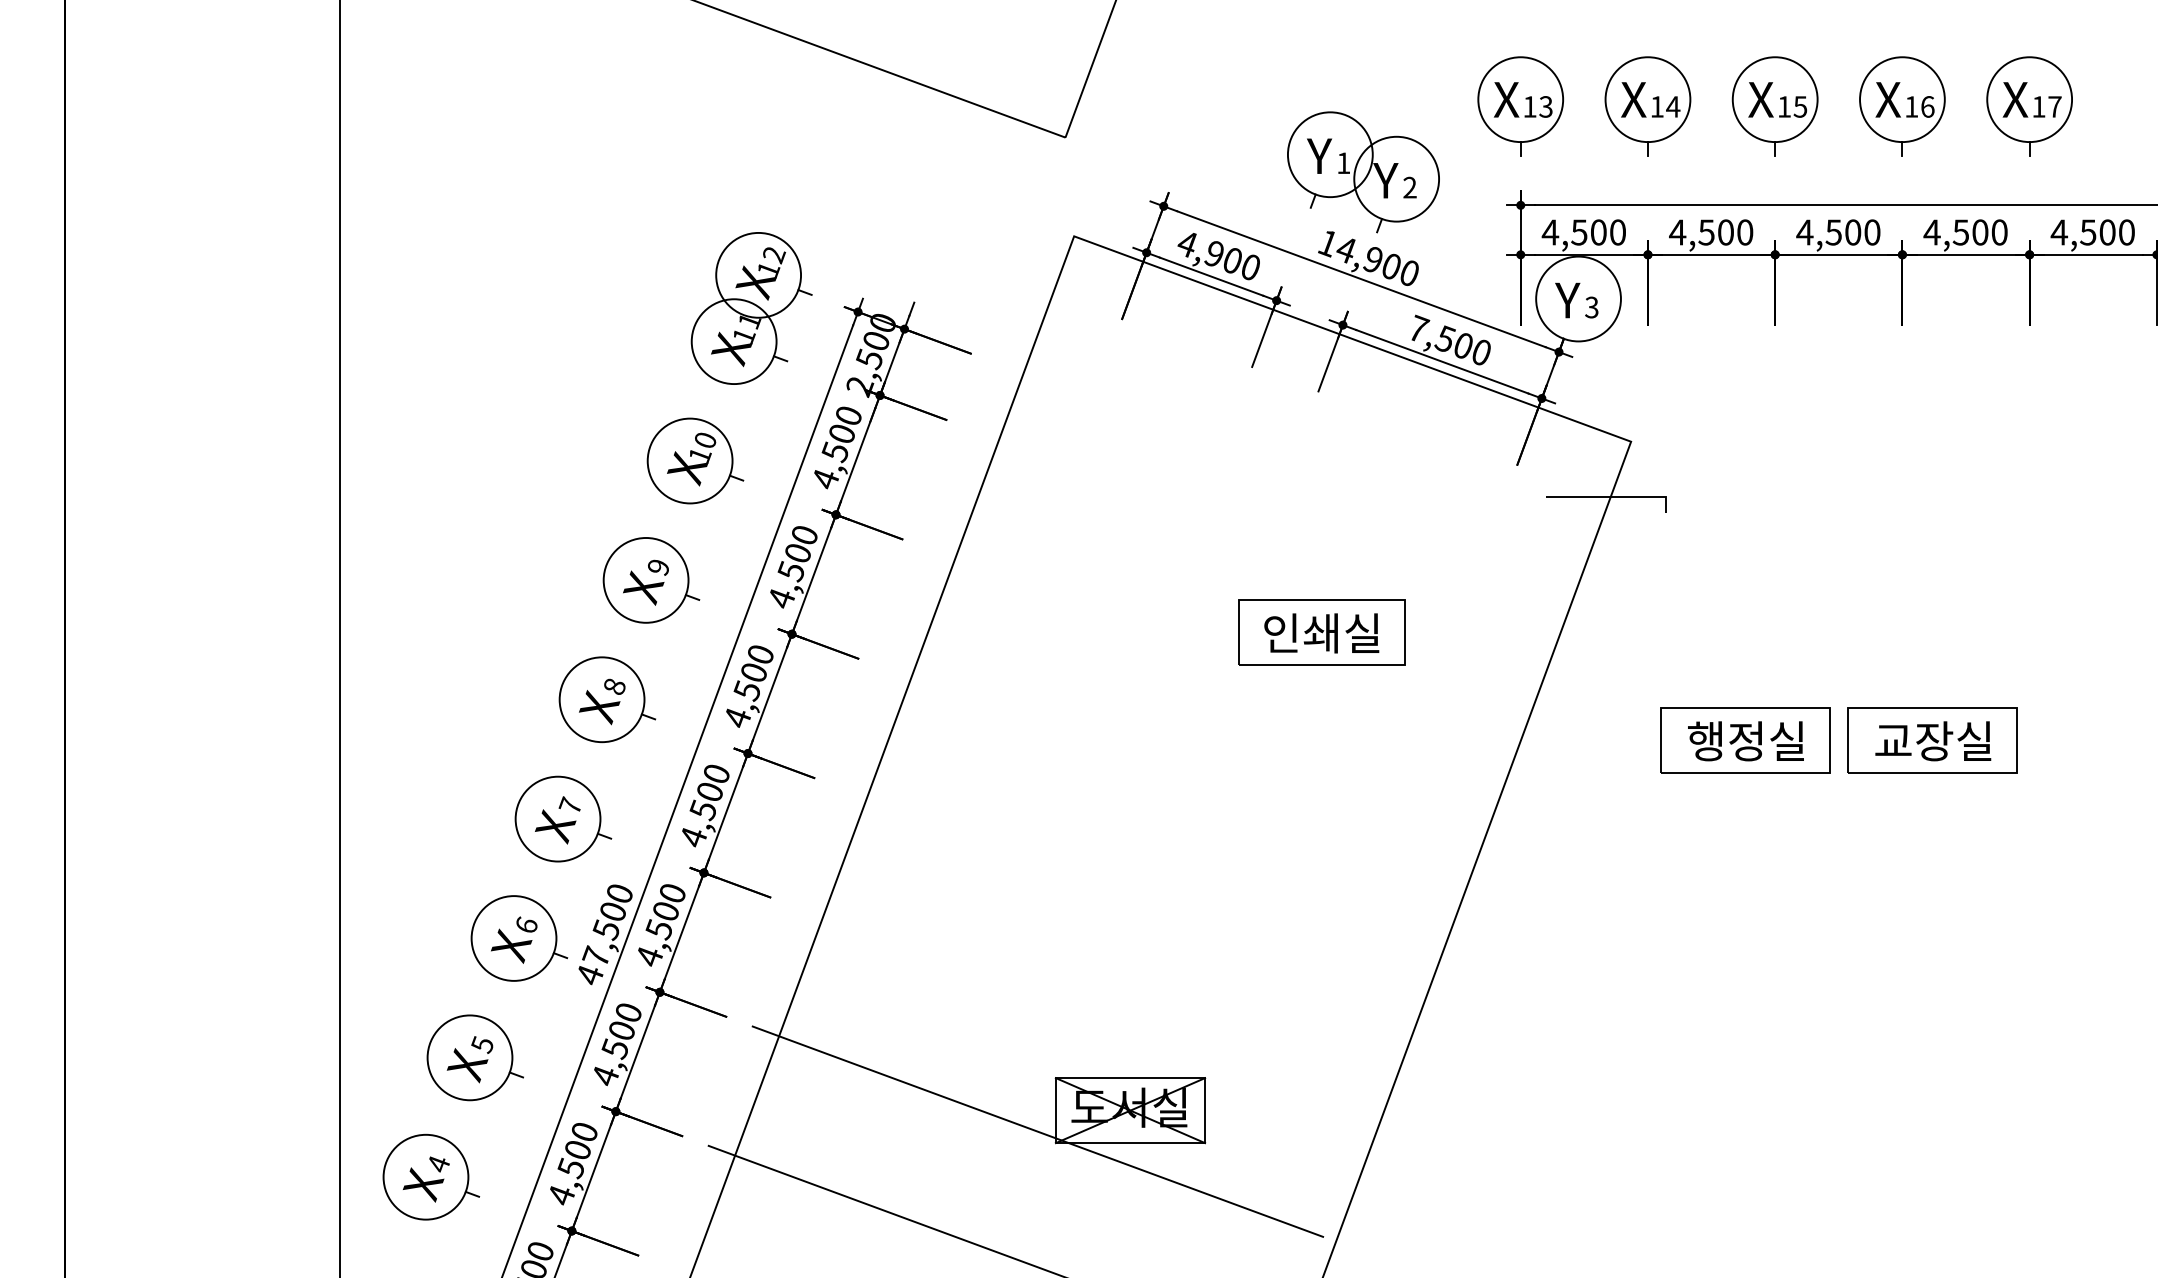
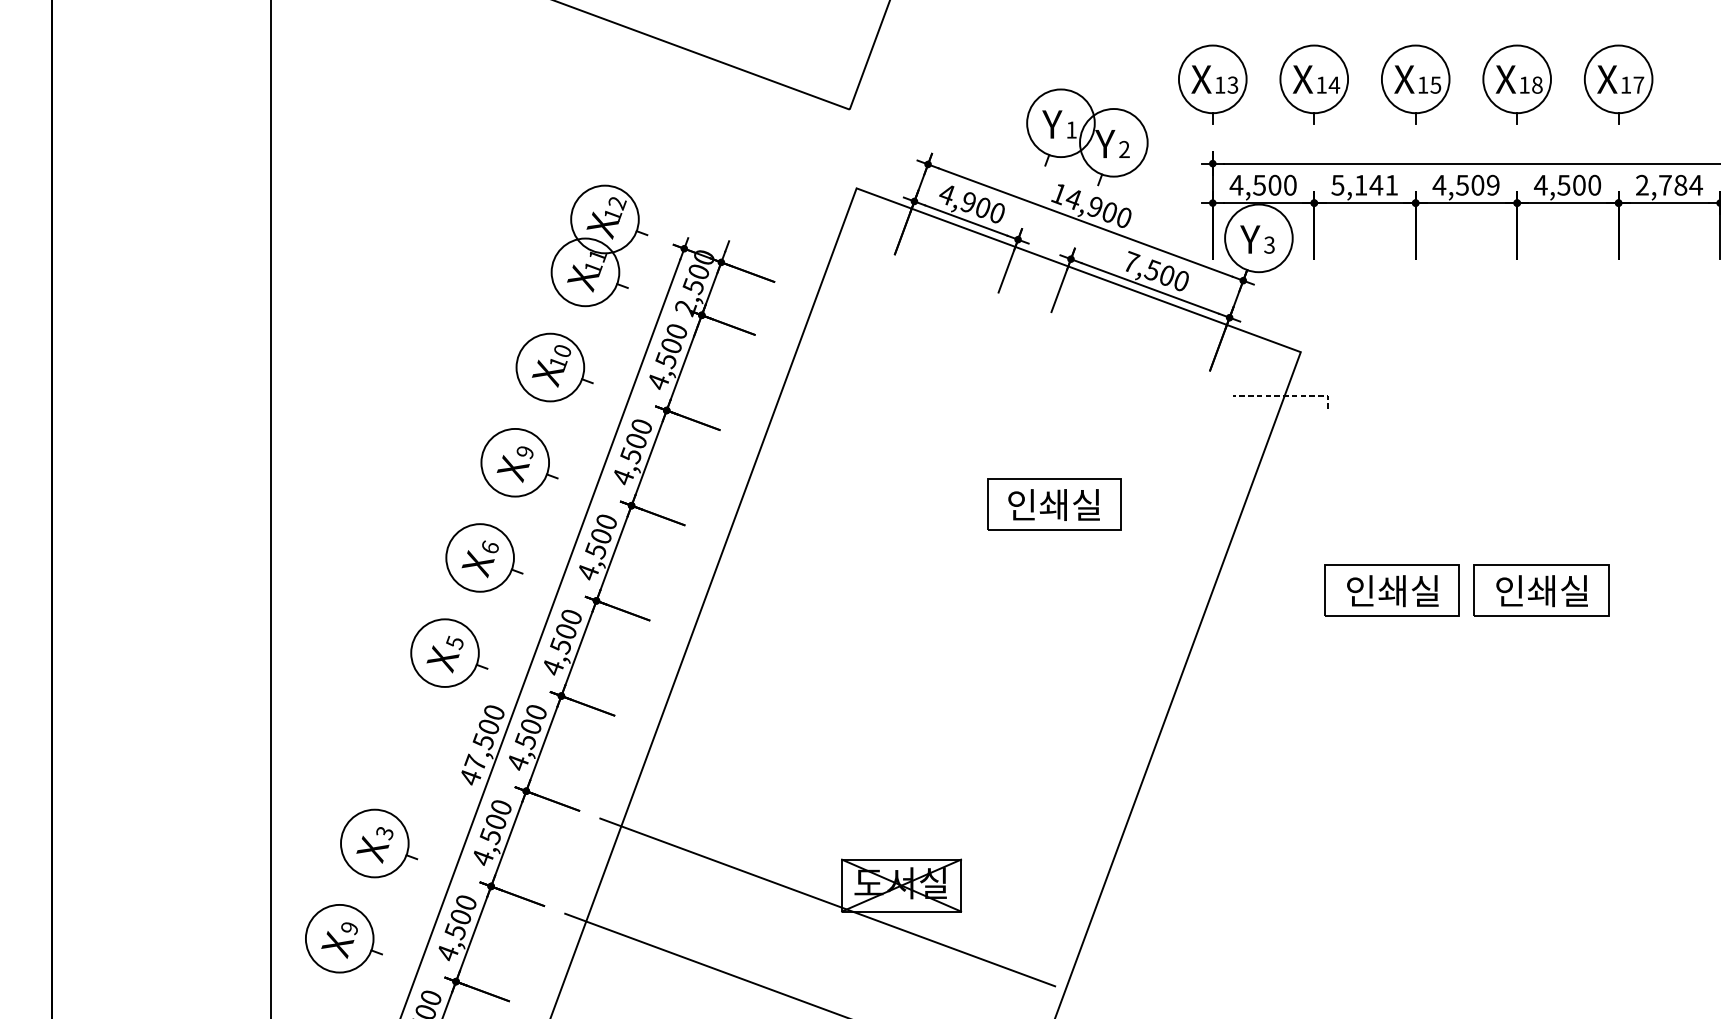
text: (1927, 106) -> (1537, 84), 16 -> 18
text: (1711, 232) -> (1364, 185), 4,500 -> 5,141
text: (1872, 232) -> (1493, 185), 4,500 -> 4,509
text: (2092, 232) -> (1668, 185), 4,500 -> 2,784
line: (1614, 496) -> (1287, 395), solid -> dashed
text: (614, 685) -> (490, 546), 8 -> 6
text: (1725, 741) -> (1376, 591), 행정실 -> 인쇄실
text: (1914, 741) -> (1526, 591), 교장실 -> 인쇄실
text: (569, 805) -> (454, 642), 7 -> 5
part: (519, 938) -> (414, 748), removed
text: (482, 1043) -> (384, 832), 5 -> 3
text: (438, 1164) -> (349, 928), 4 -> 9

